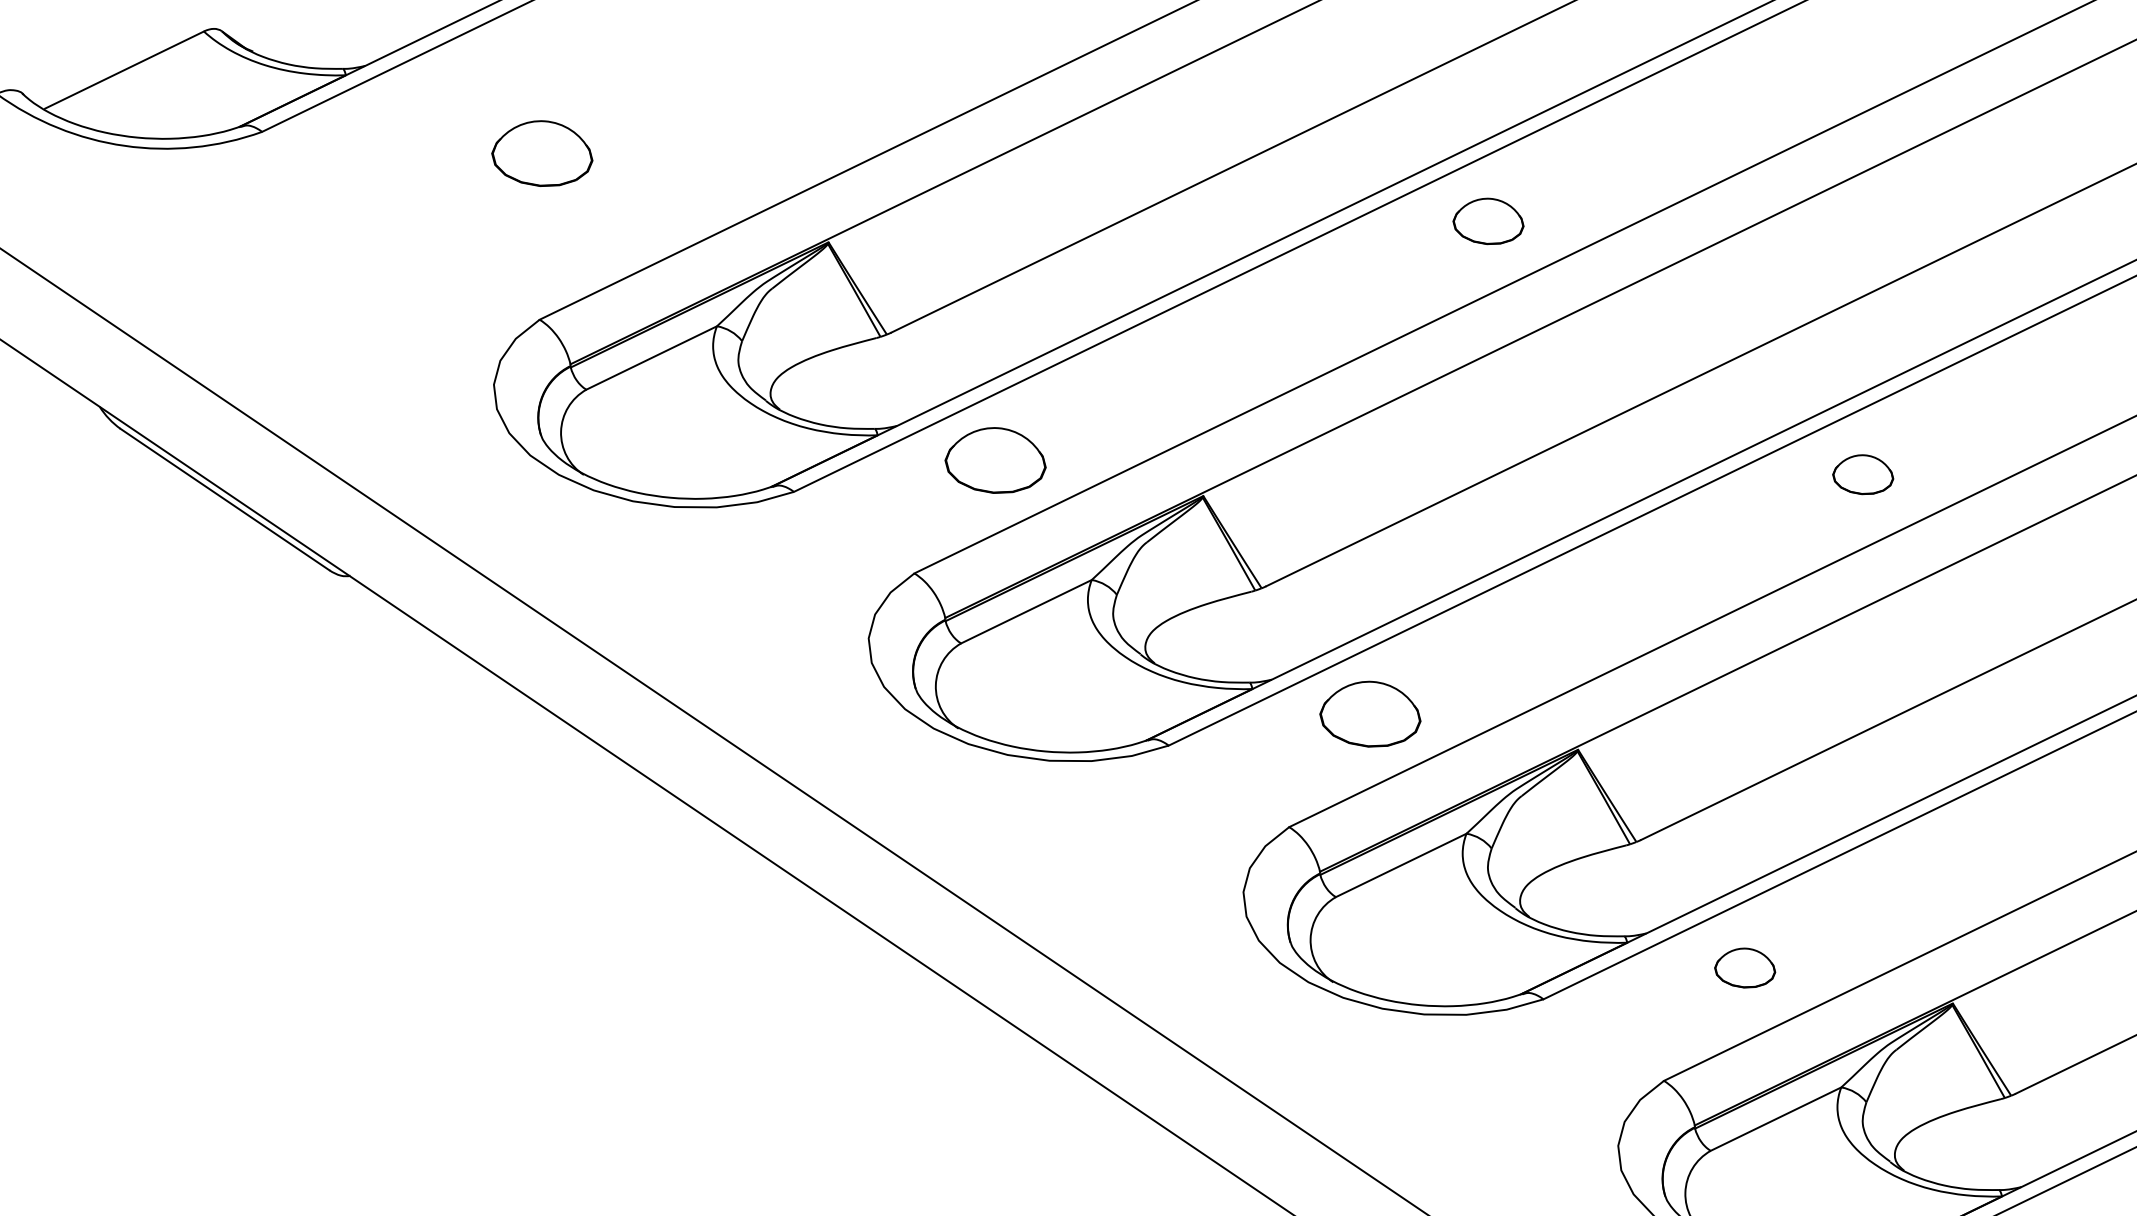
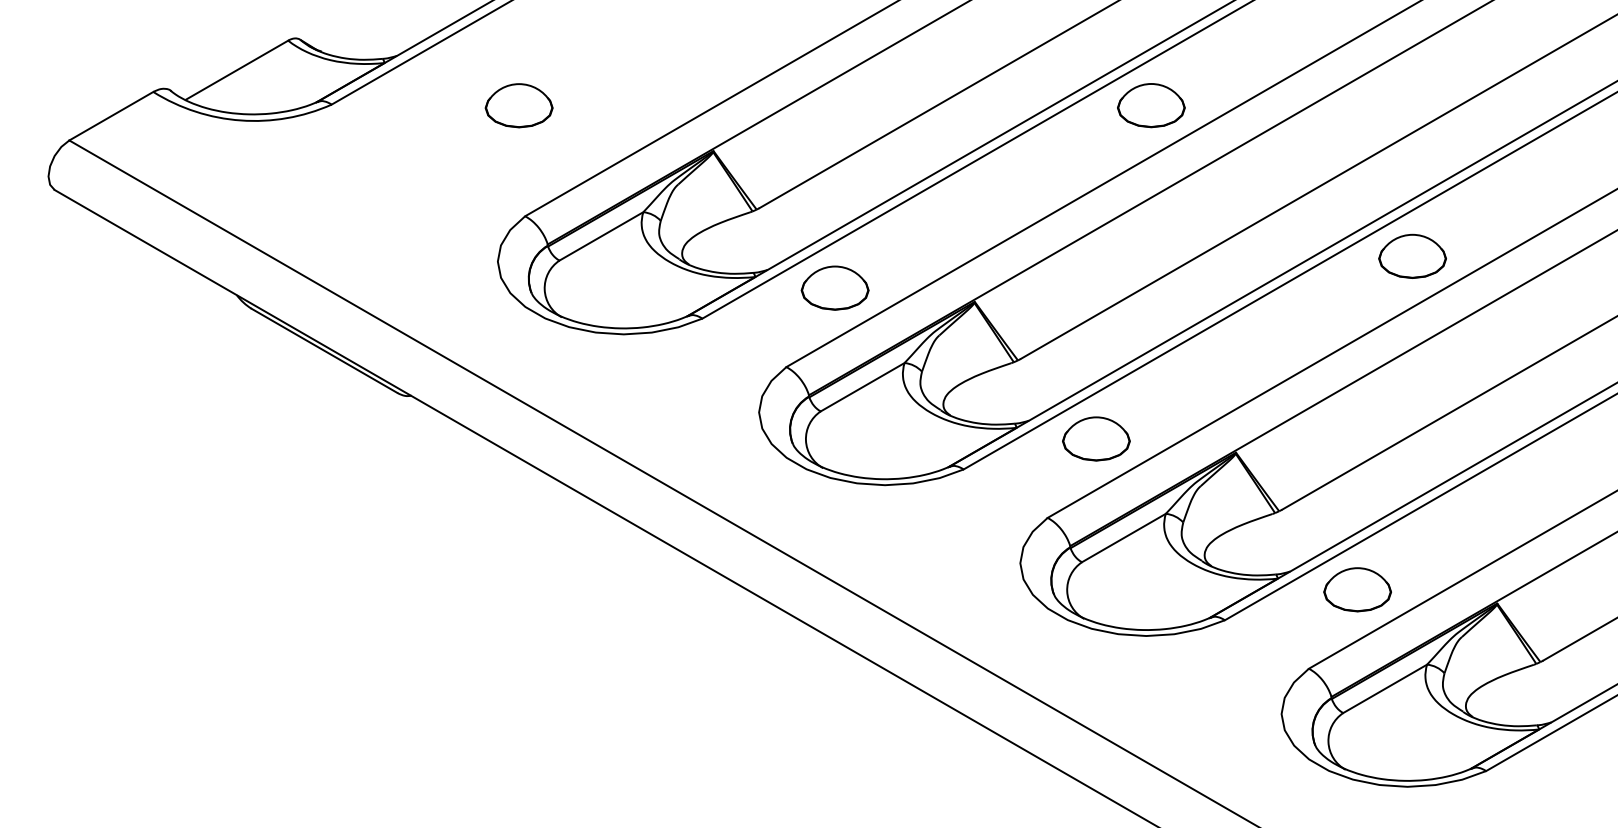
part: (1488, 221) -> (1151, 105), size x1.43
part: (1863, 473) -> (1412, 255), size x1.67
part: (1745, 967) -> (1357, 589), size x1.67

